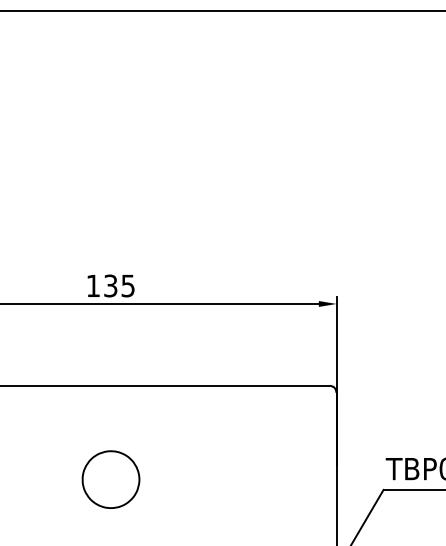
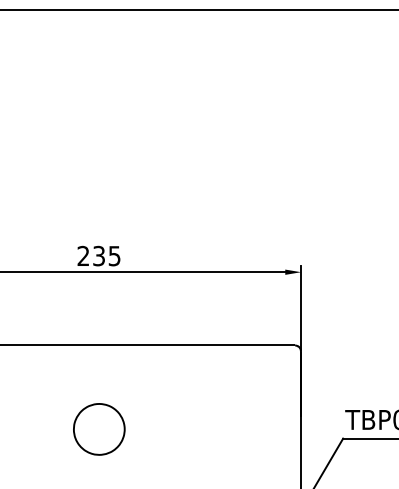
text: (92, 285) -> (82, 255), 135 -> 235

